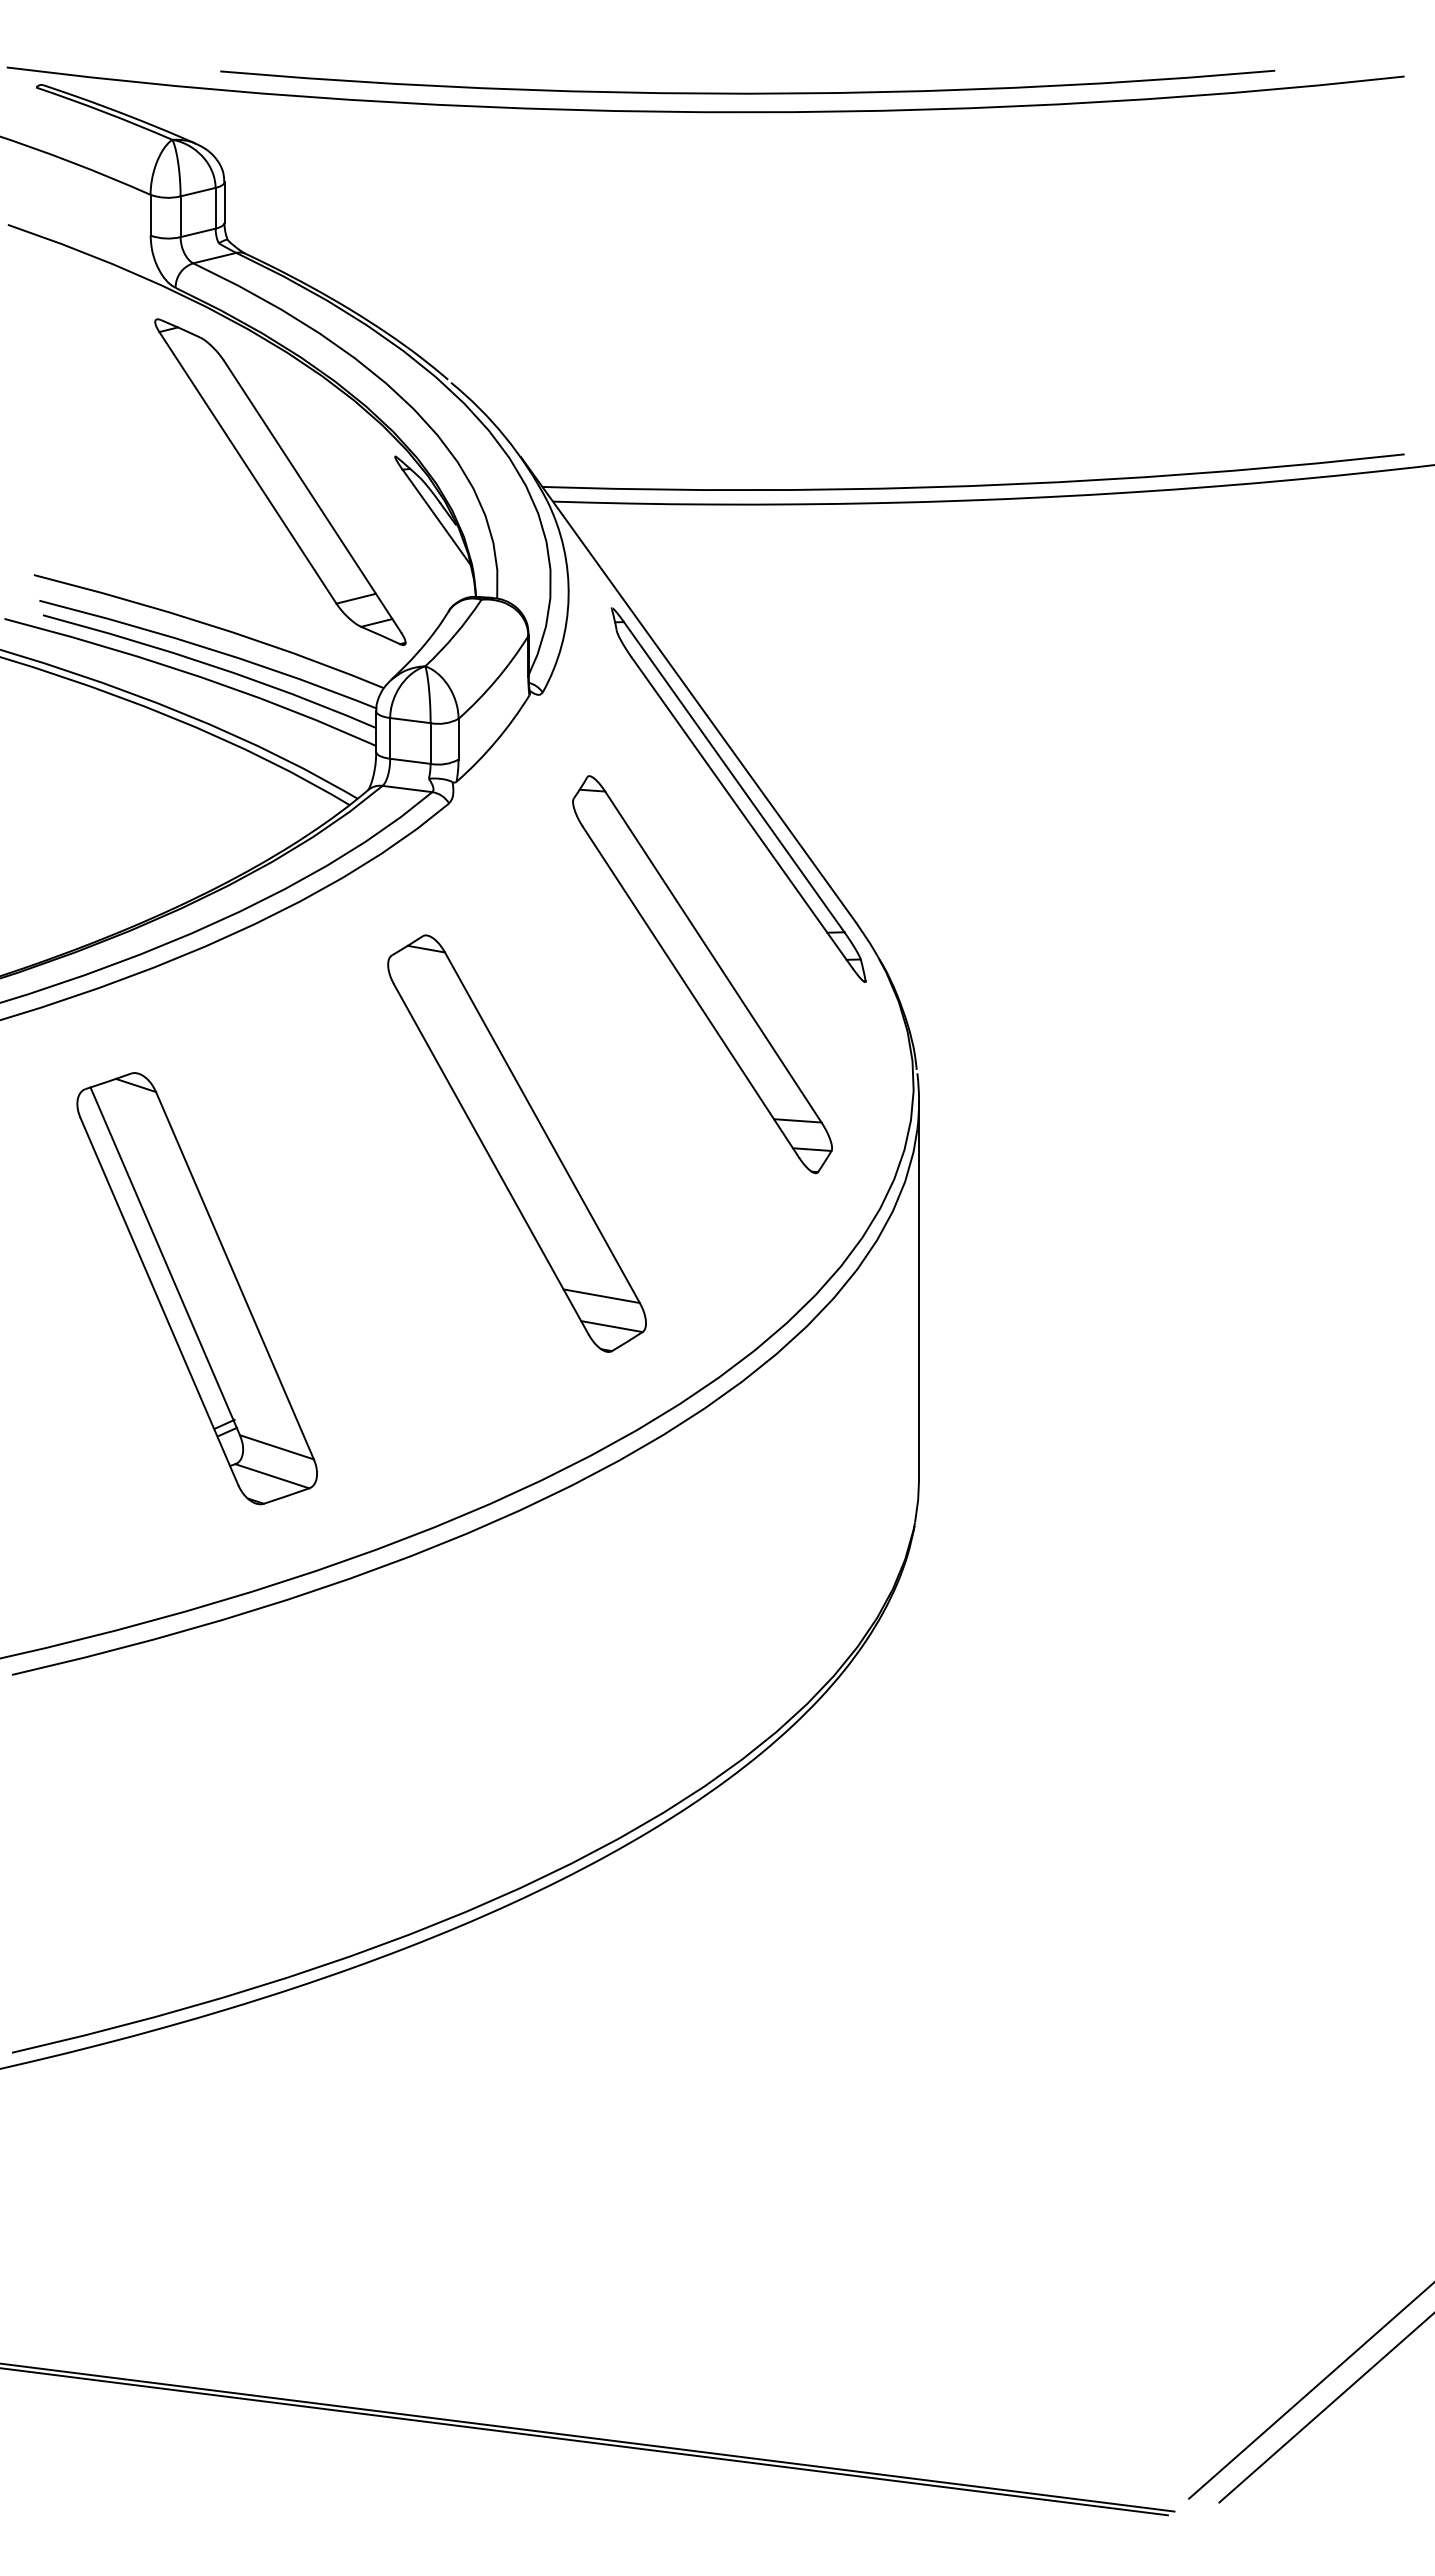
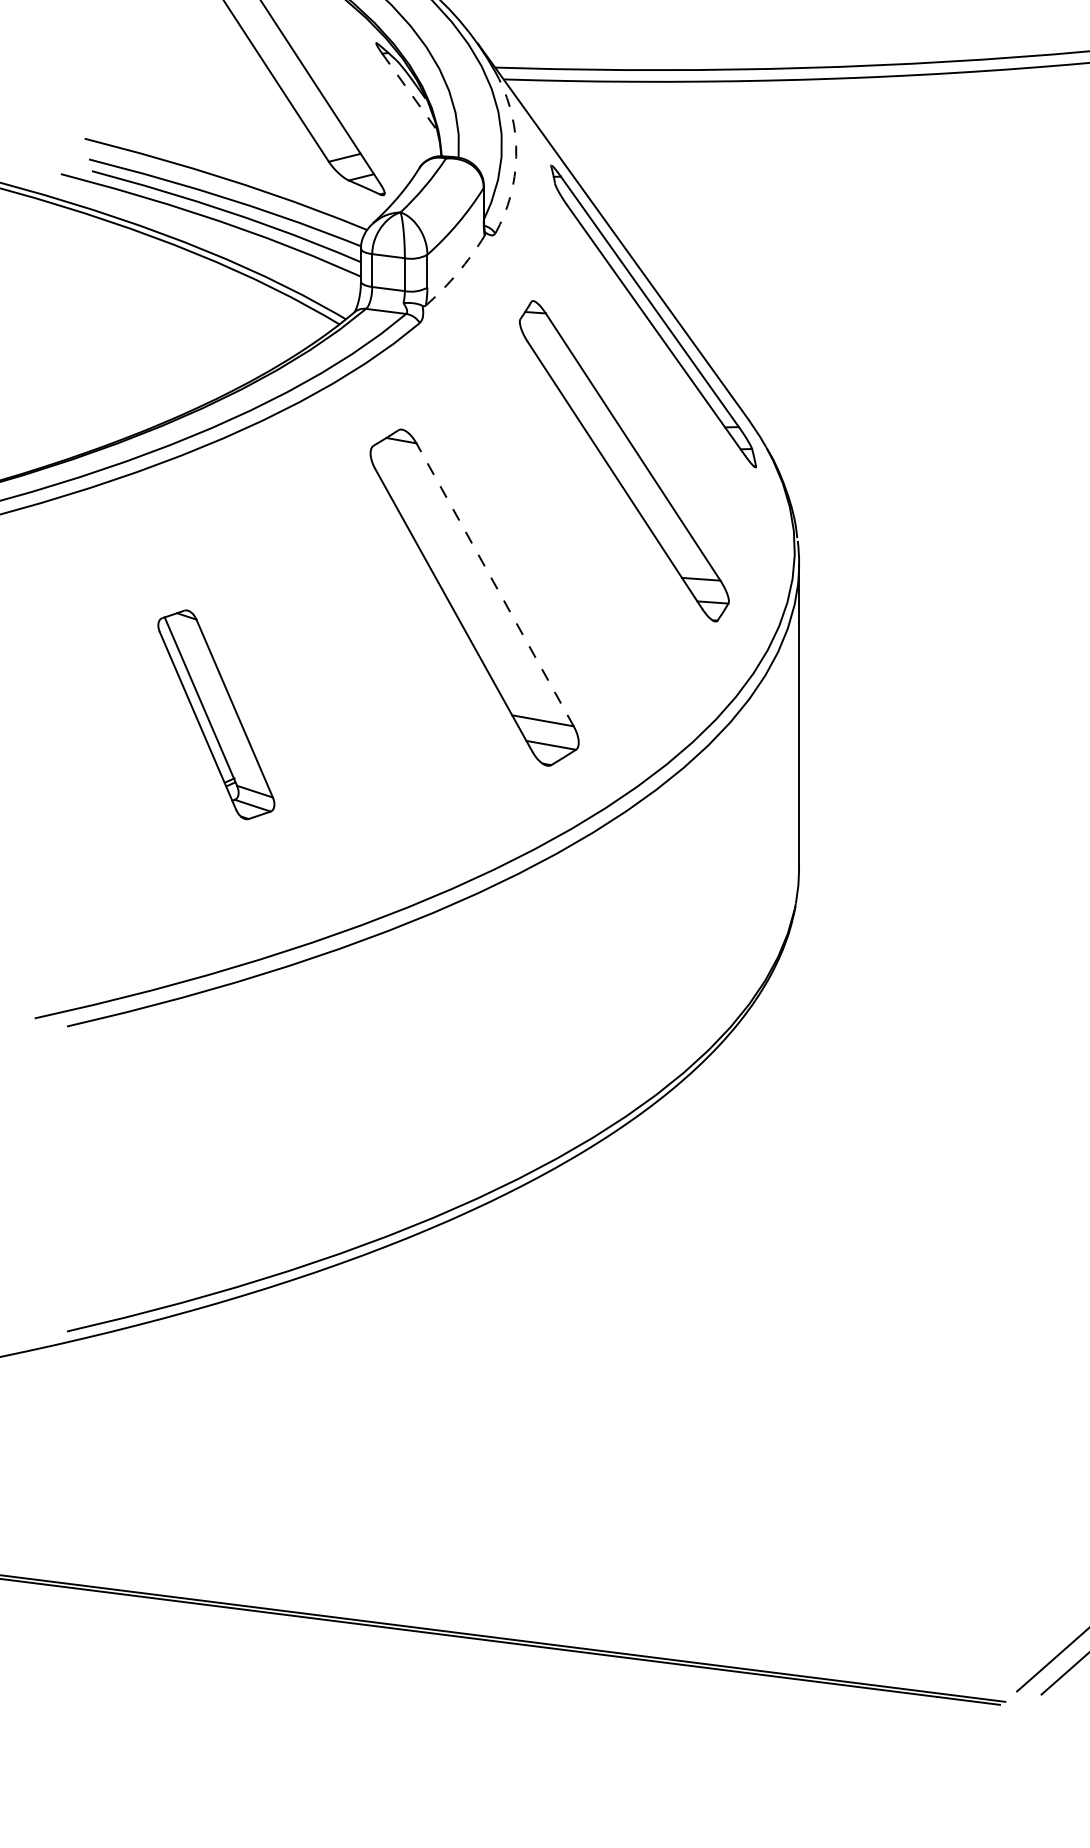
line: (436, 517) -> (409, 92), solid -> dashed
arc: (568, 597) -> (516, 156), solid -> dashed
arc: (496, 741) -> (458, 273), solid -> dashed
line: (542, 1127) -> (495, 584), solid -> dashed
part: (196, 1288) -> (215, 714), size x0.6

